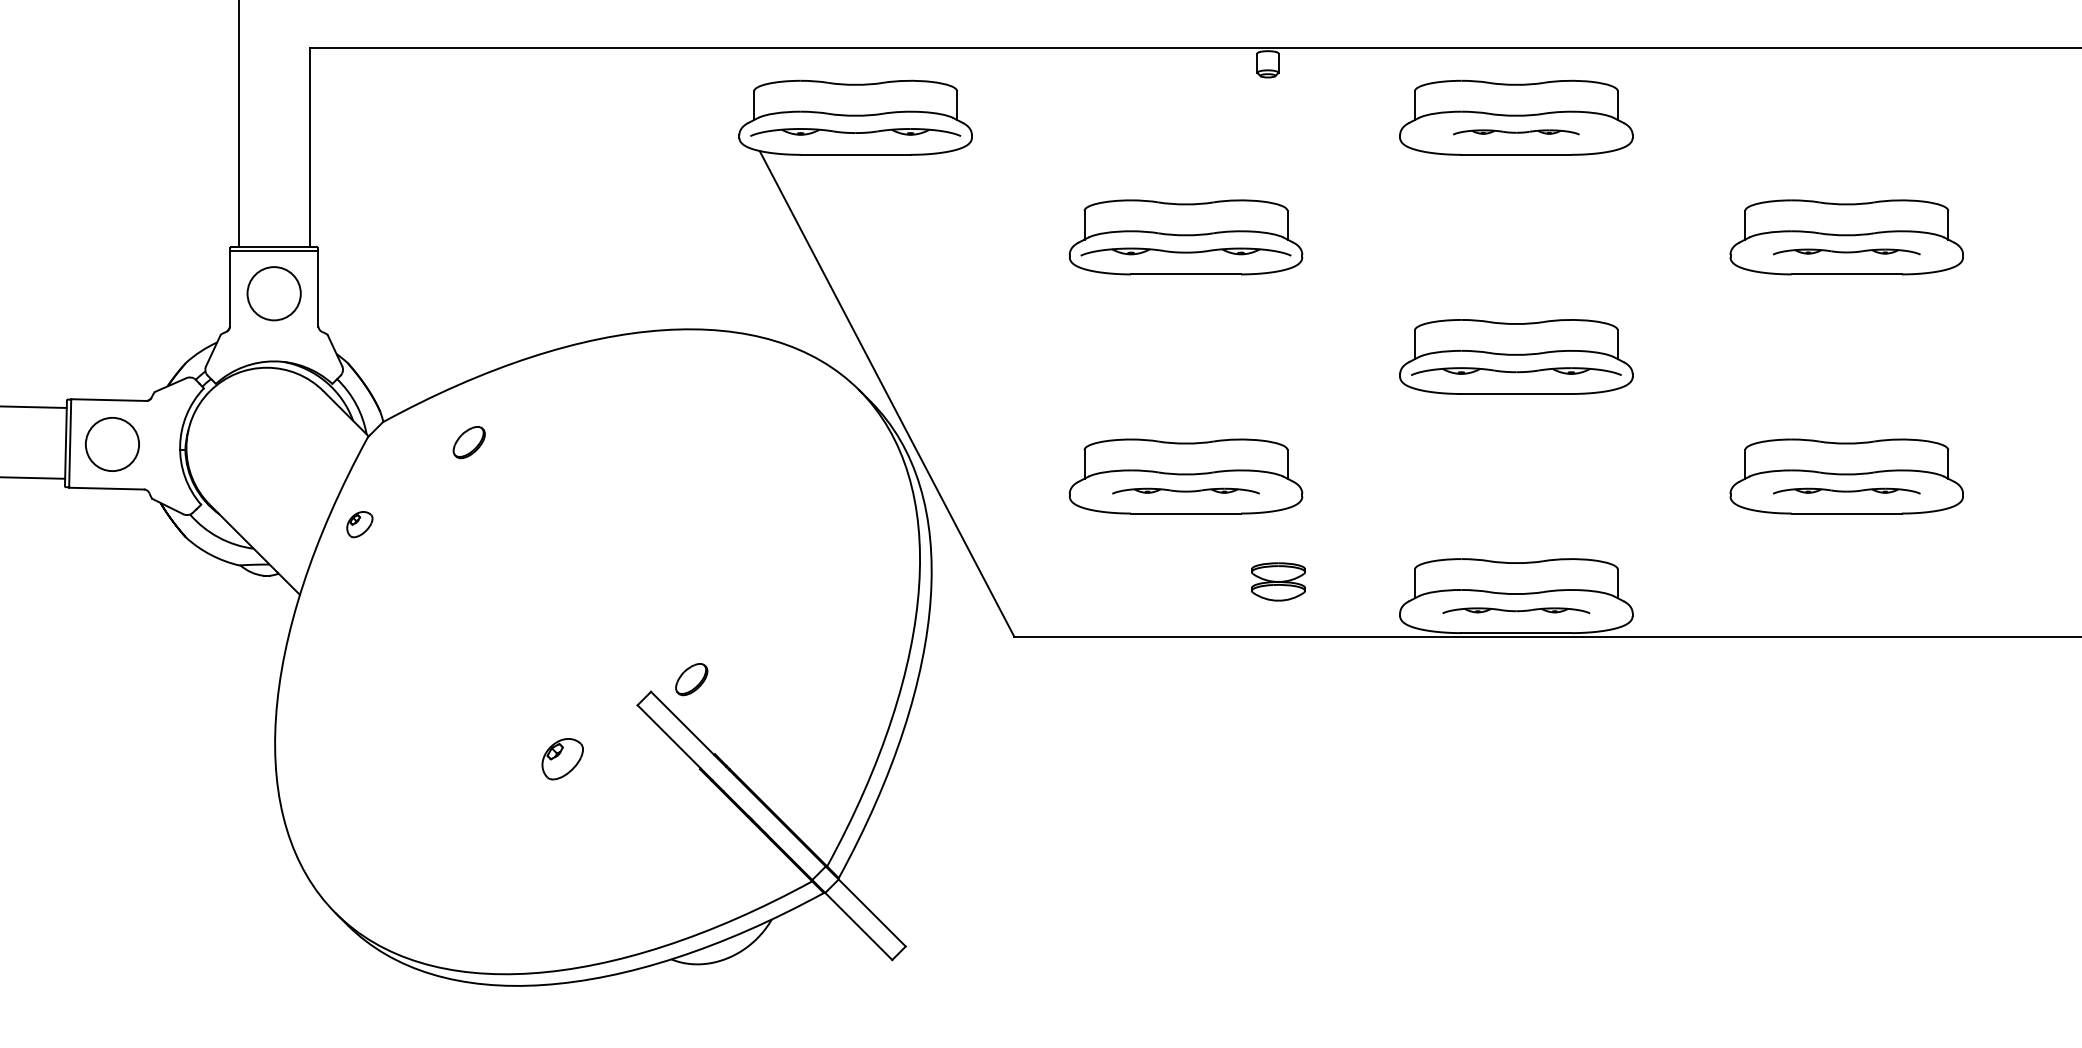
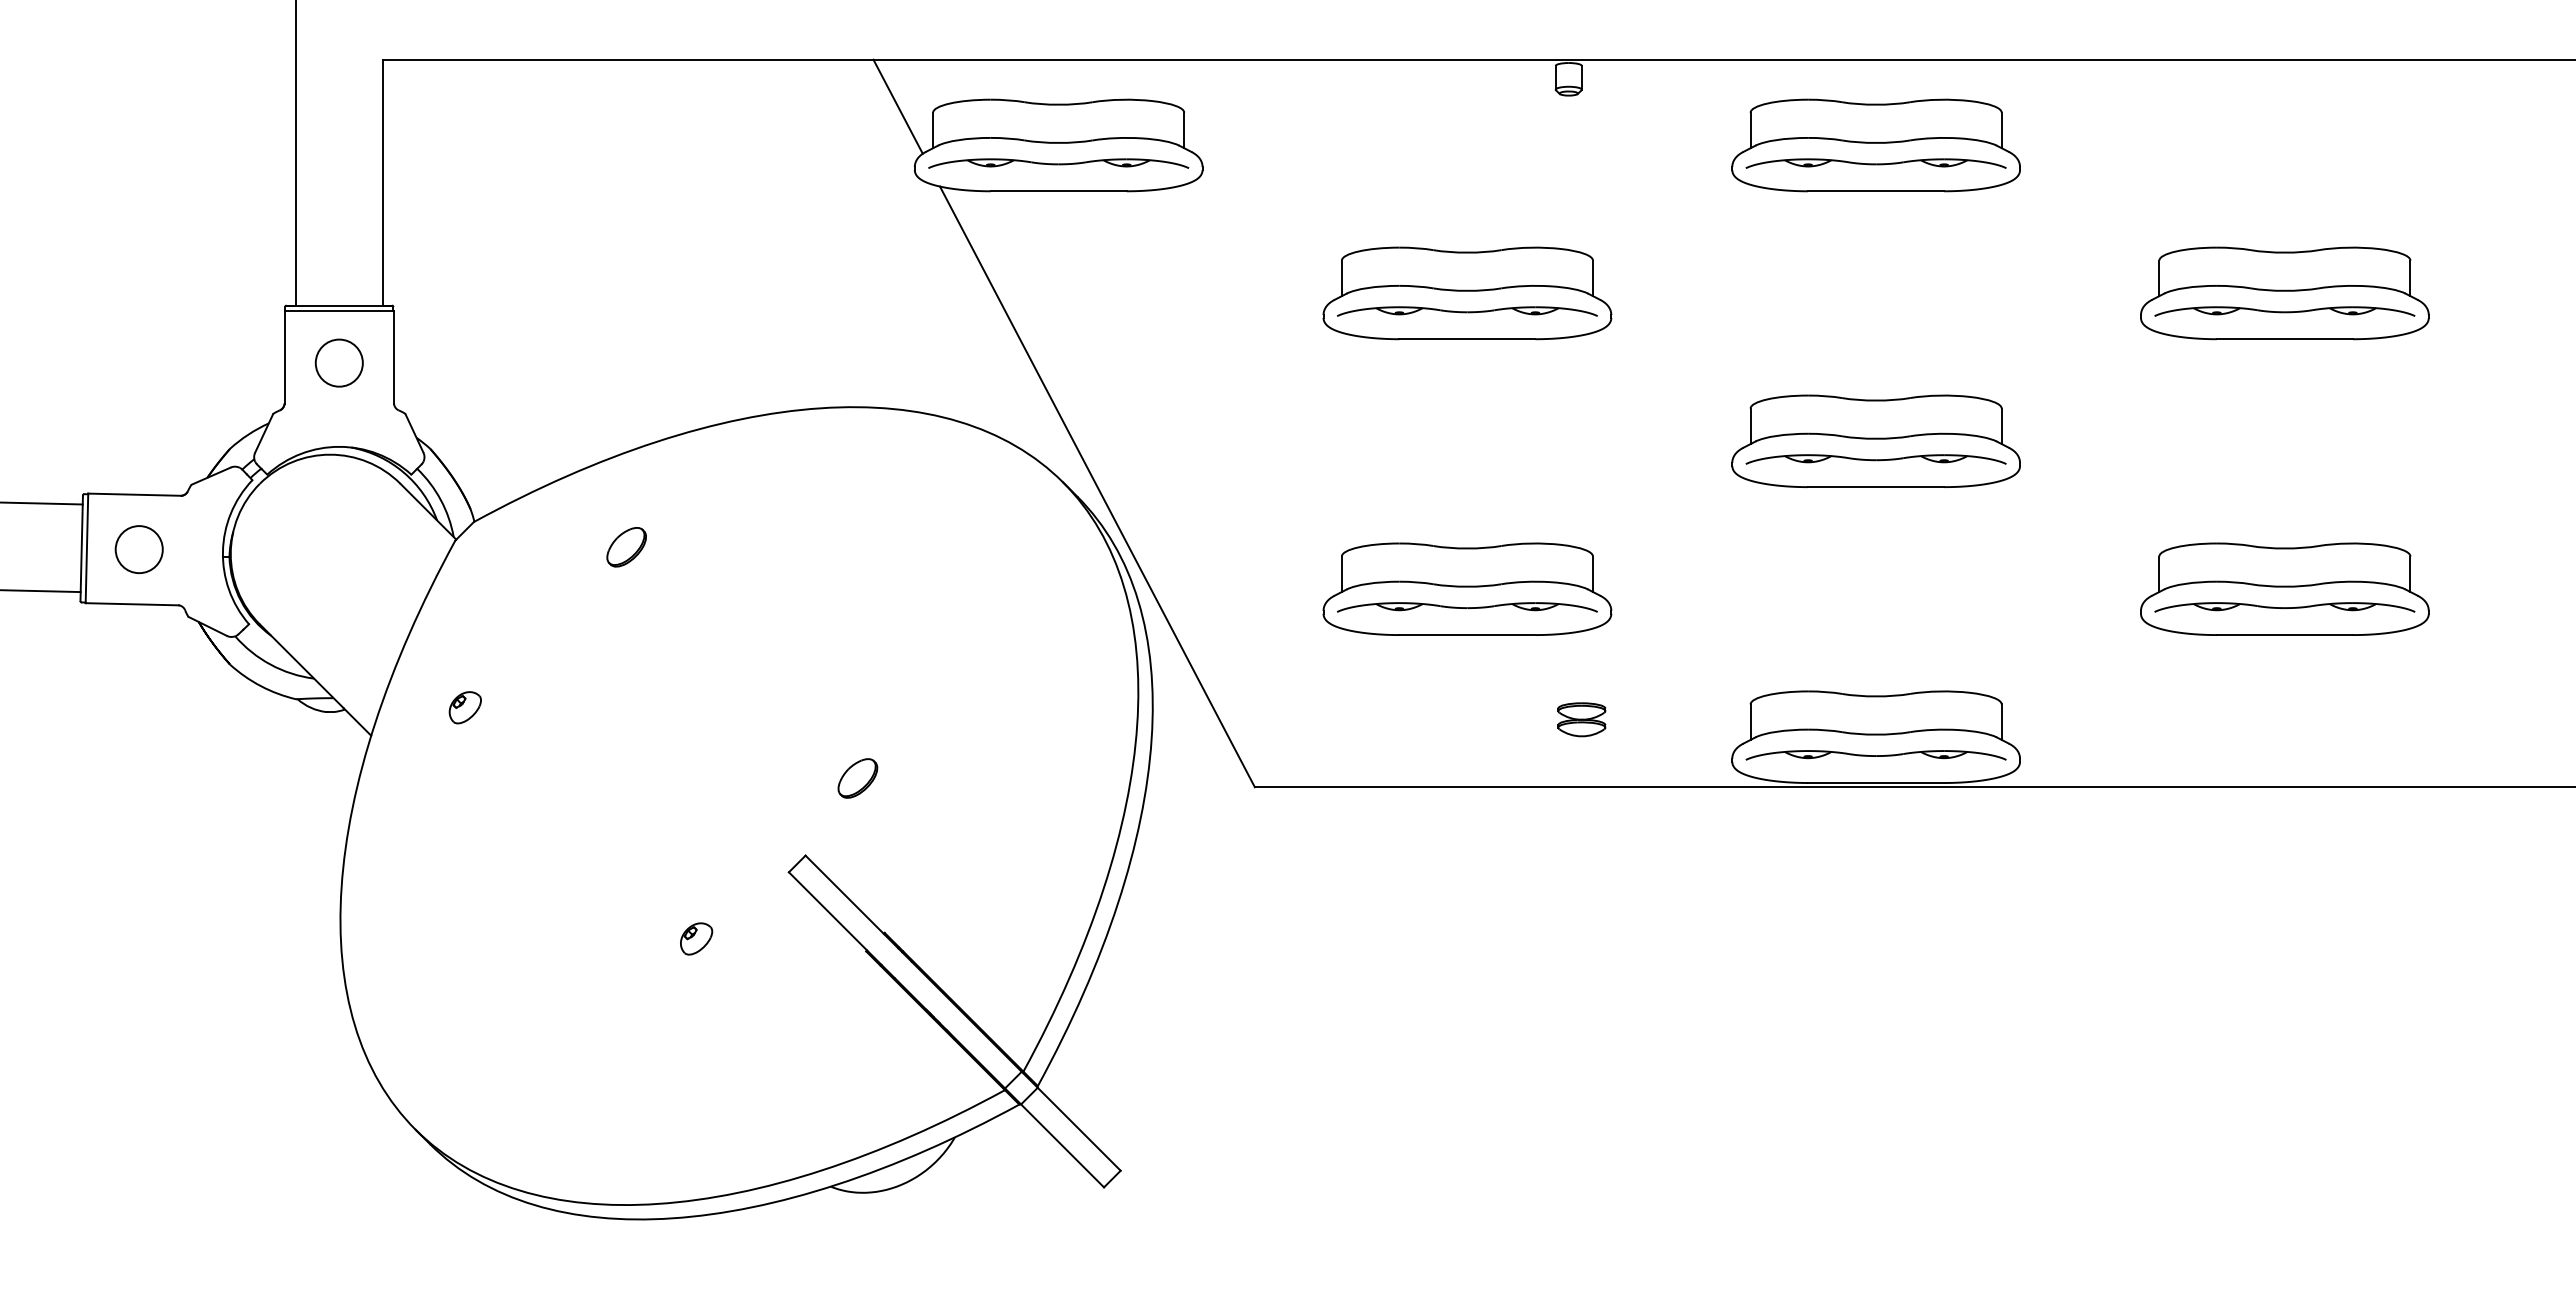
line: (725, 86) -> (897, 106), added
part: (1515, 132) -> (1875, 163), size x1.67
part: (1846, 252) -> (2284, 311), size x1.43
circle: (273, 293) -> (338, 362), size x0.71
part: (469, 442) -> (626, 547), moved
circle: (111, 444) -> (138, 549), size x0.71
part: (1186, 491) -> (1467, 607), size x1.43
part: (1846, 491) -> (2284, 607), size x1.43
part: (359, 524) -> (464, 707), moved
part: (1278, 581) -> (1581, 719), size x0.71
part: (1515, 610) -> (1875, 755), size x1.43
part: (691, 679) -> (857, 778), moved
part: (562, 758) -> (696, 938), size x0.62

